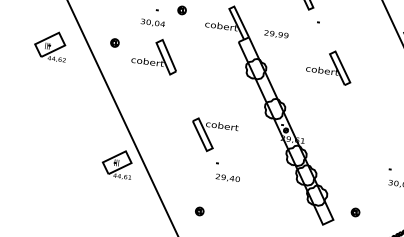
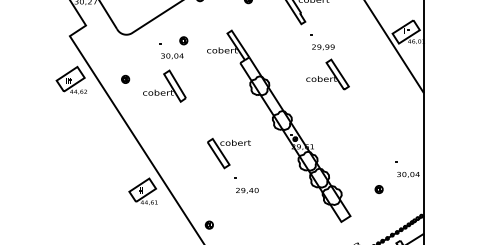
text: (153, 22) -> (172, 55), moved
text: (276, 34) -> (323, 47), moved
part: (49, 45) -> (70, 79), moved
part: (198, 210) -> (208, 224), moved
part: (354, 212) -> (378, 189), moved

